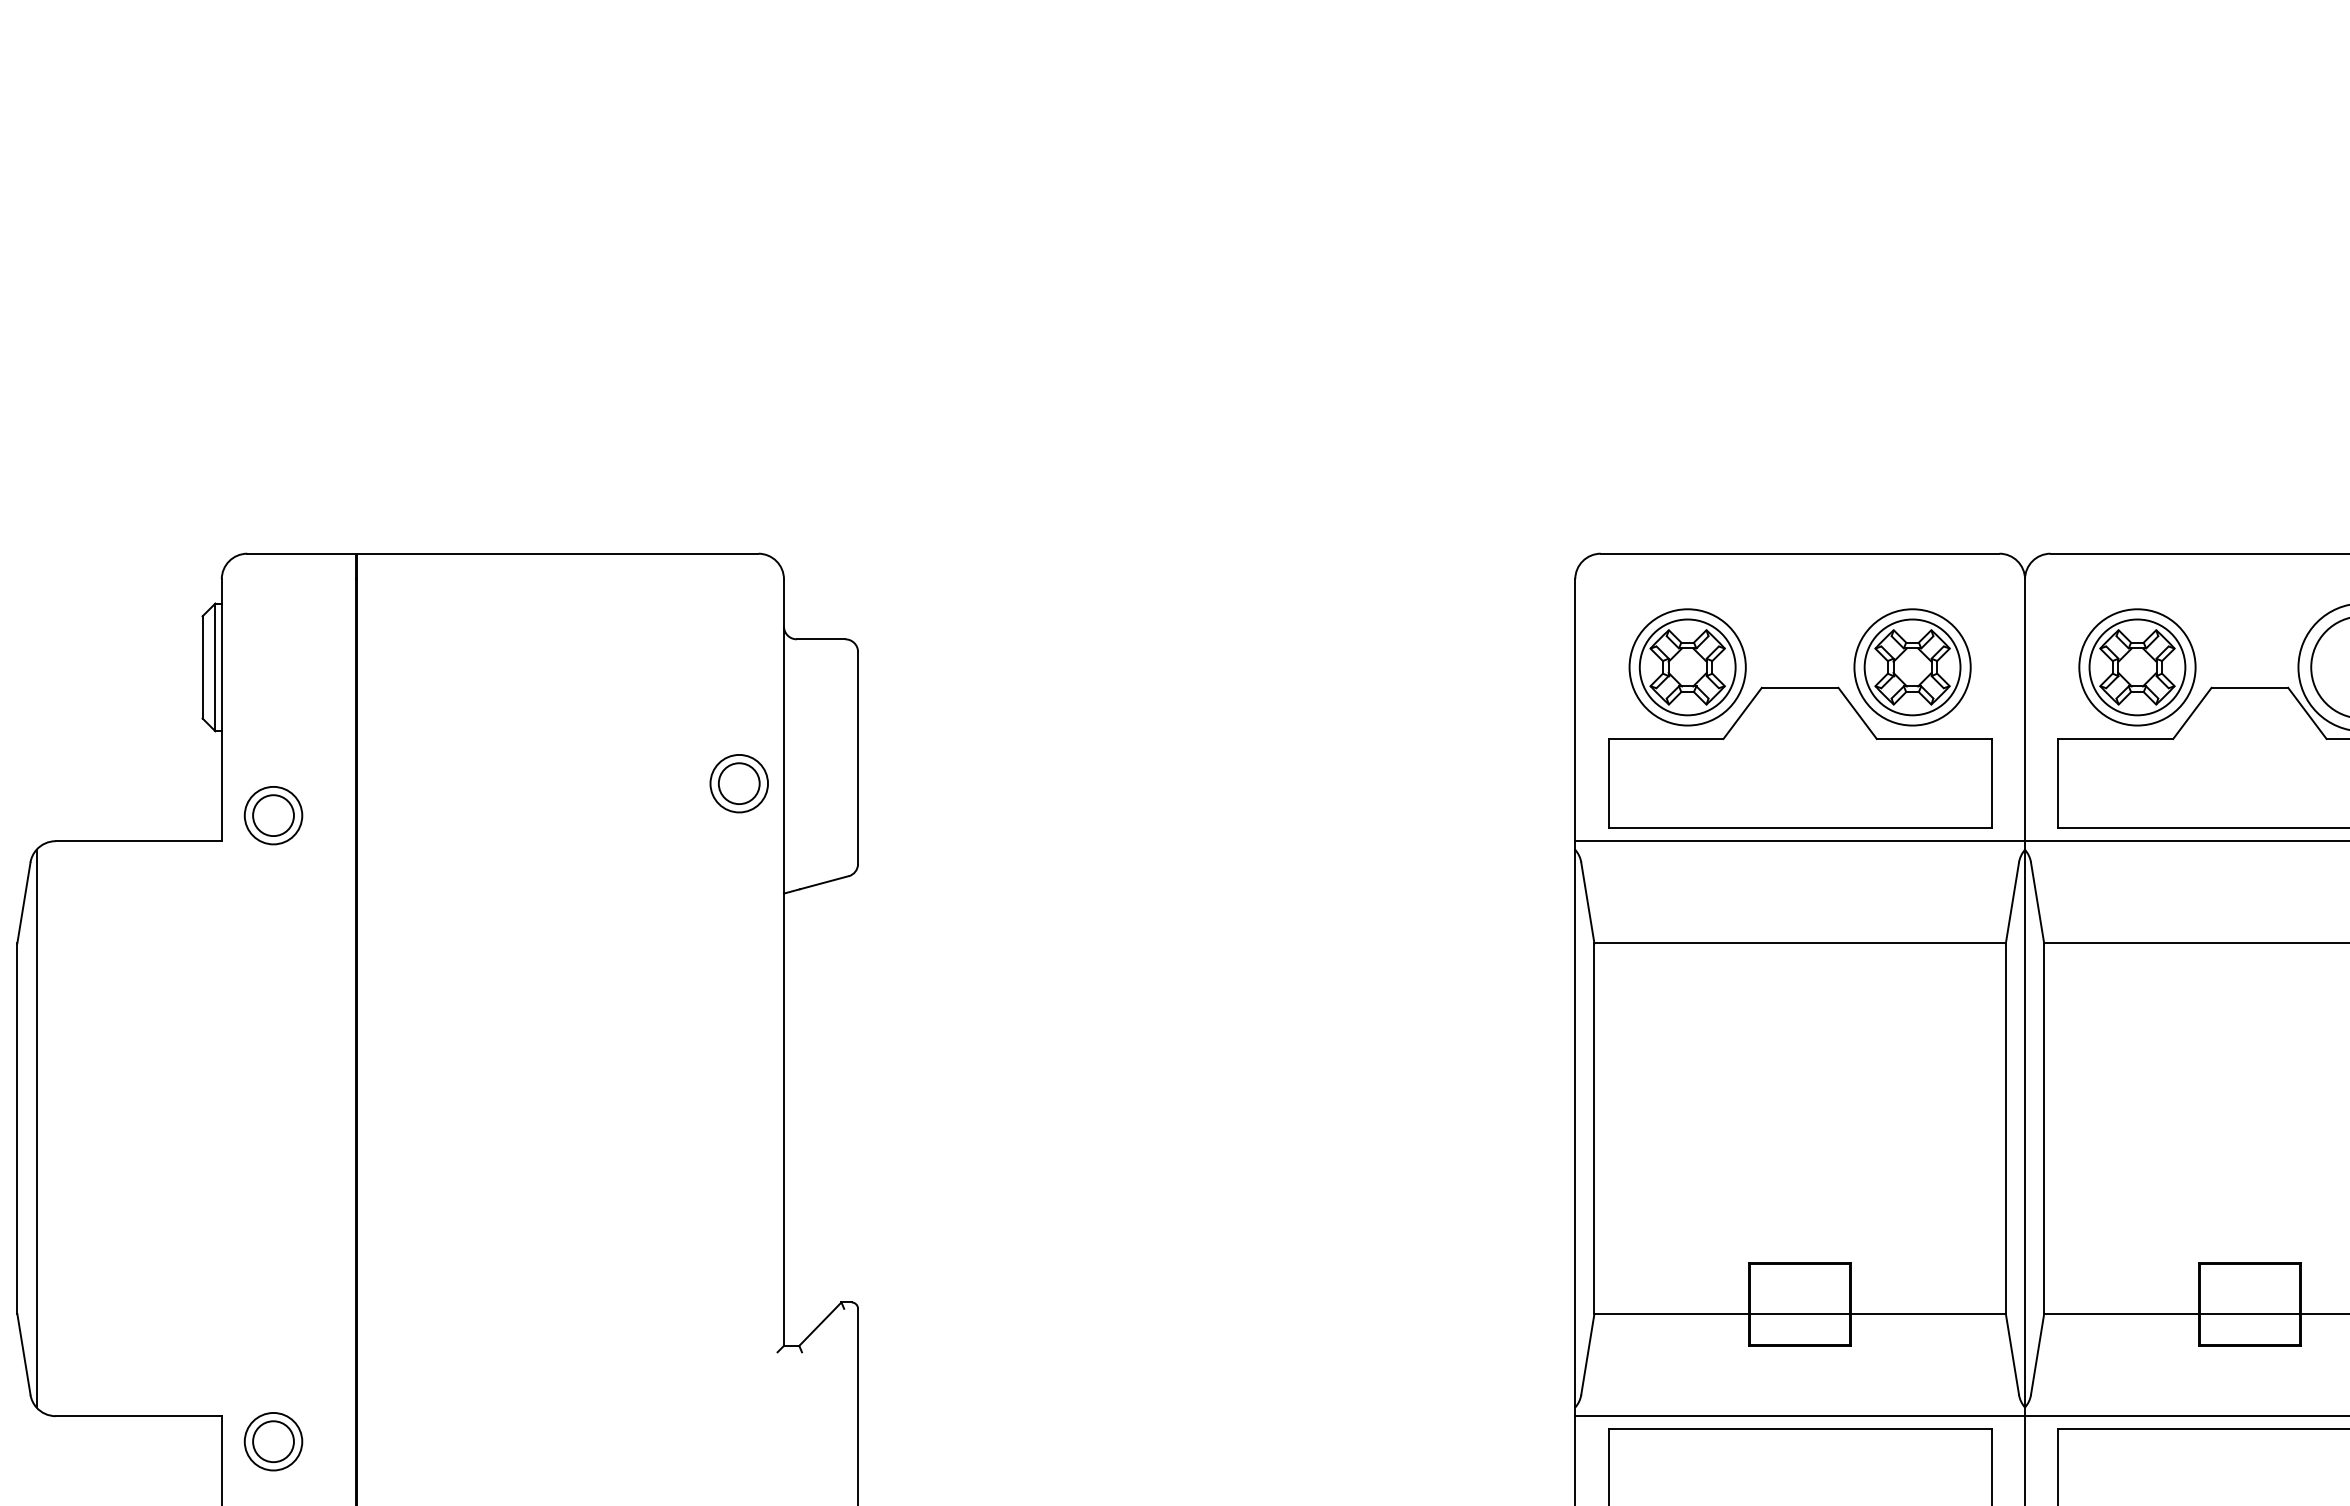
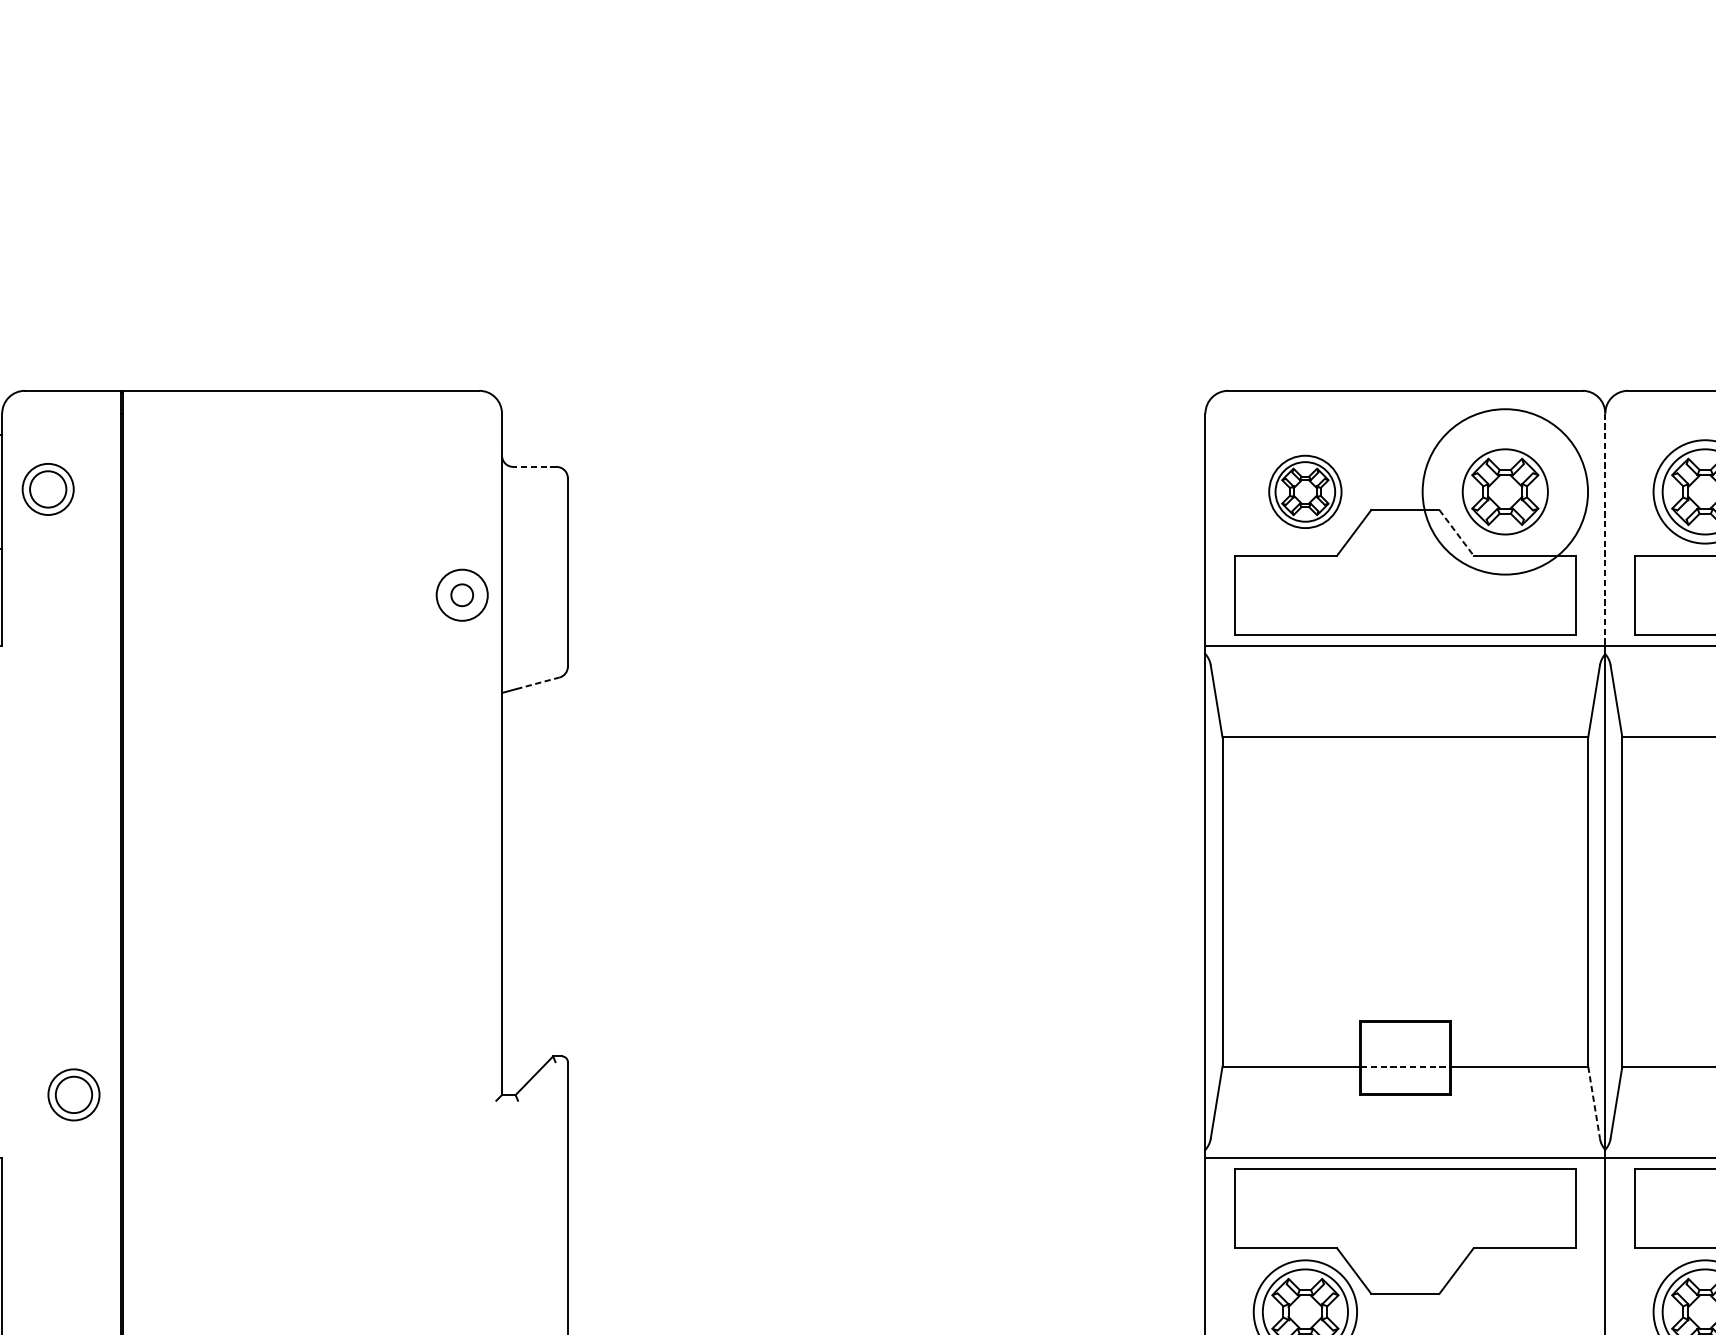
line: (820, 639) -> (534, 467), solid -> dashed
part: (1687, 667) -> (1305, 491), size x0.7
circle: (1912, 667) -> (1505, 491), size x1.6
line: (2025, 710) -> (1605, 530), solid -> dashed
line: (1857, 713) -> (1456, 532), solid -> dashed
circle: (738, 783) -> (461, 595), size x0.6
part: (273, 815) -> (48, 489), moved
line: (824, 882) -> (538, 683), solid -> dashed
line: (1800, 1313) -> (1405, 1066), solid -> dashed
line: (2012, 1354) -> (1594, 1102), solid -> dashed
part: (273, 1441) -> (73, 1094), moved

